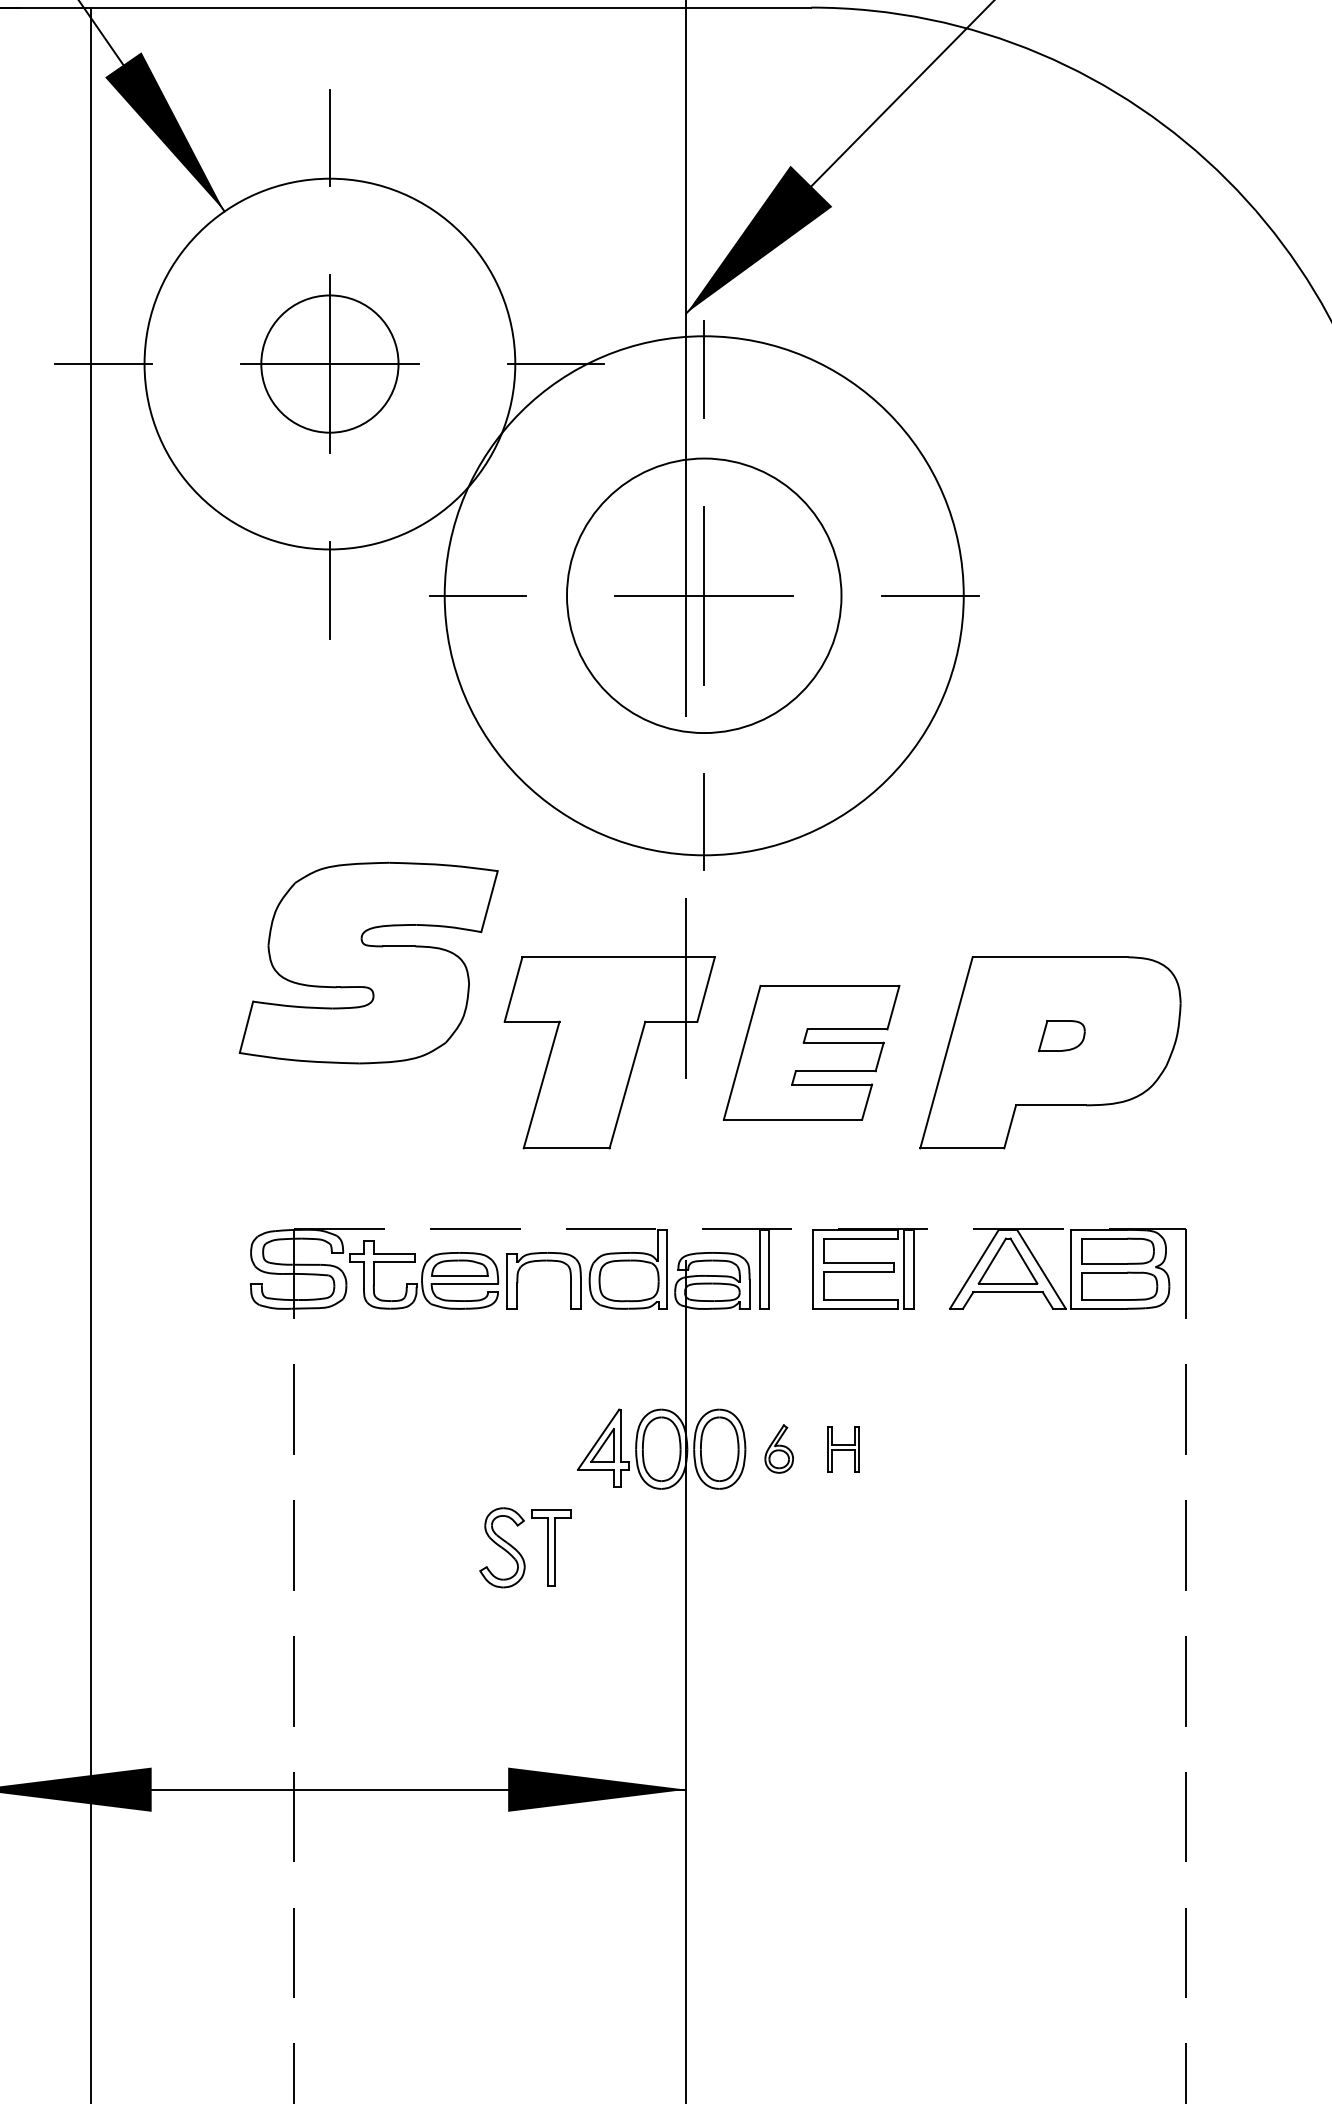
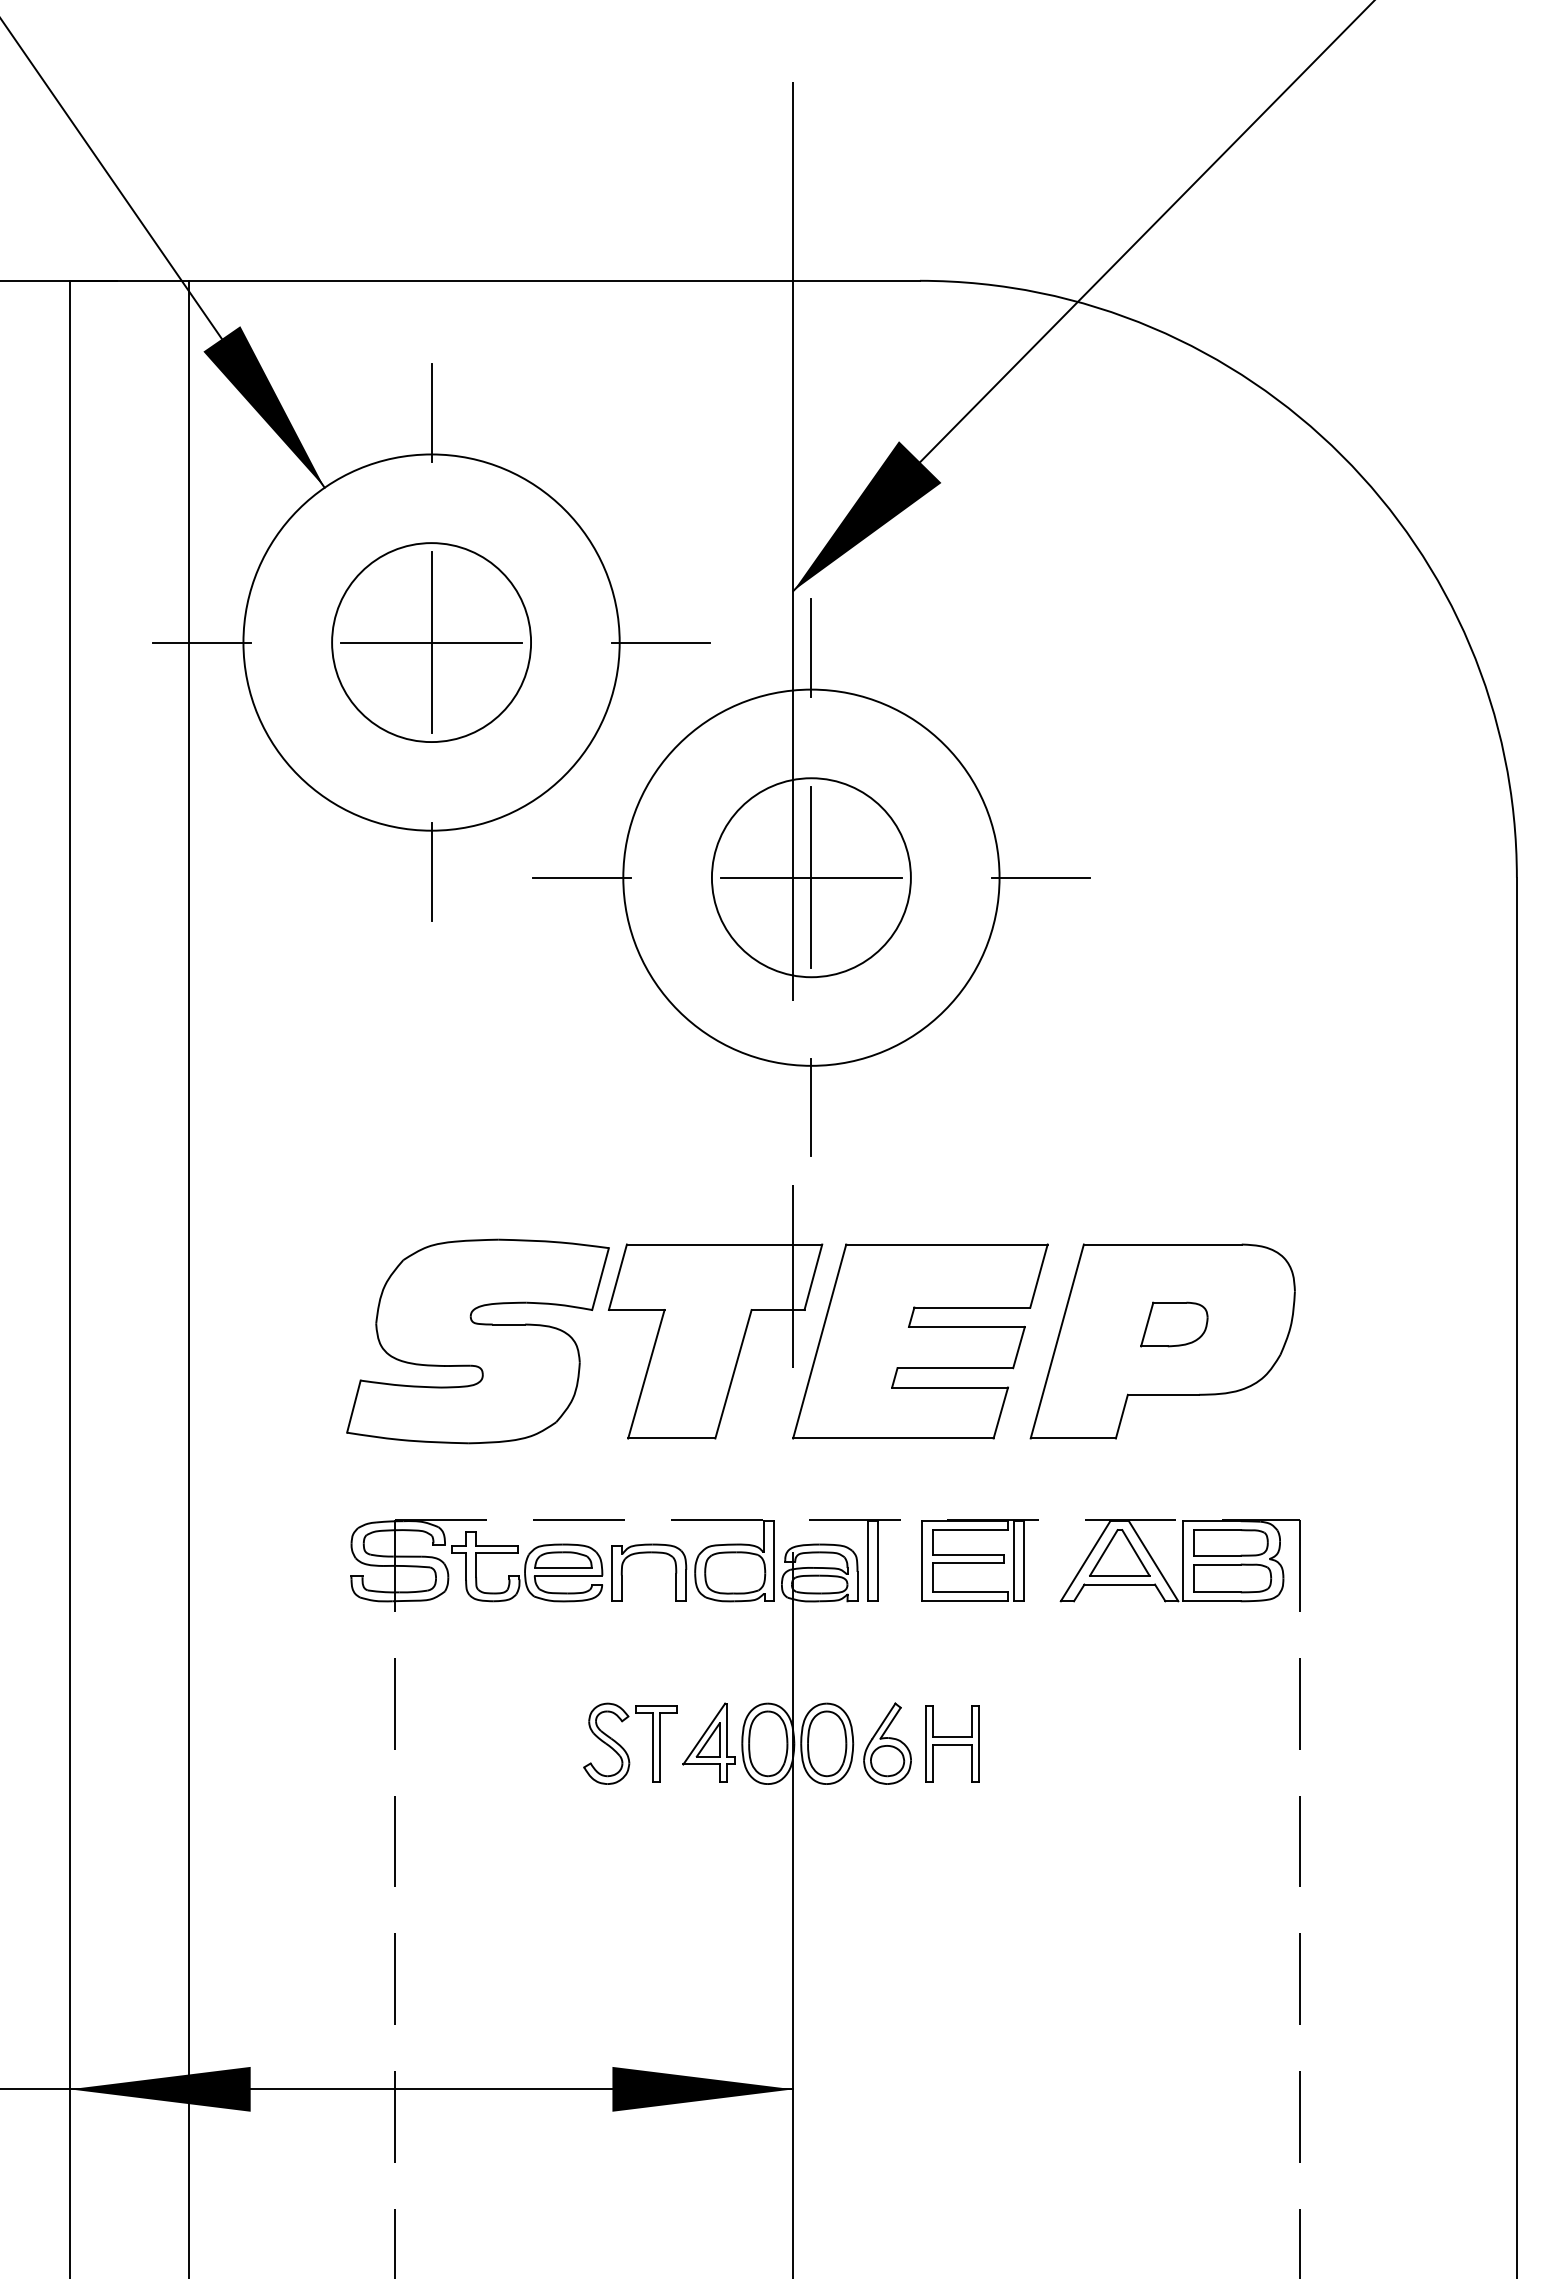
circle: (329, 364) -> (431, 642), size x1.43
circle: (703, 595) -> (810, 877), size x0.71
circle: (704, 595) -> (811, 877), size x0.71
part: (368, 963) -> (477, 1341), moved
part: (1062, 1036) -> (1174, 1324), size x1.43
part: (811, 1052) -> (920, 1341), size x1.43
part: (779, 1448) -> (887, 1743), size x1.67
part: (843, 1448) -> (952, 1743), size x1.67
part: (520, 1552) -> (624, 1748), moved

